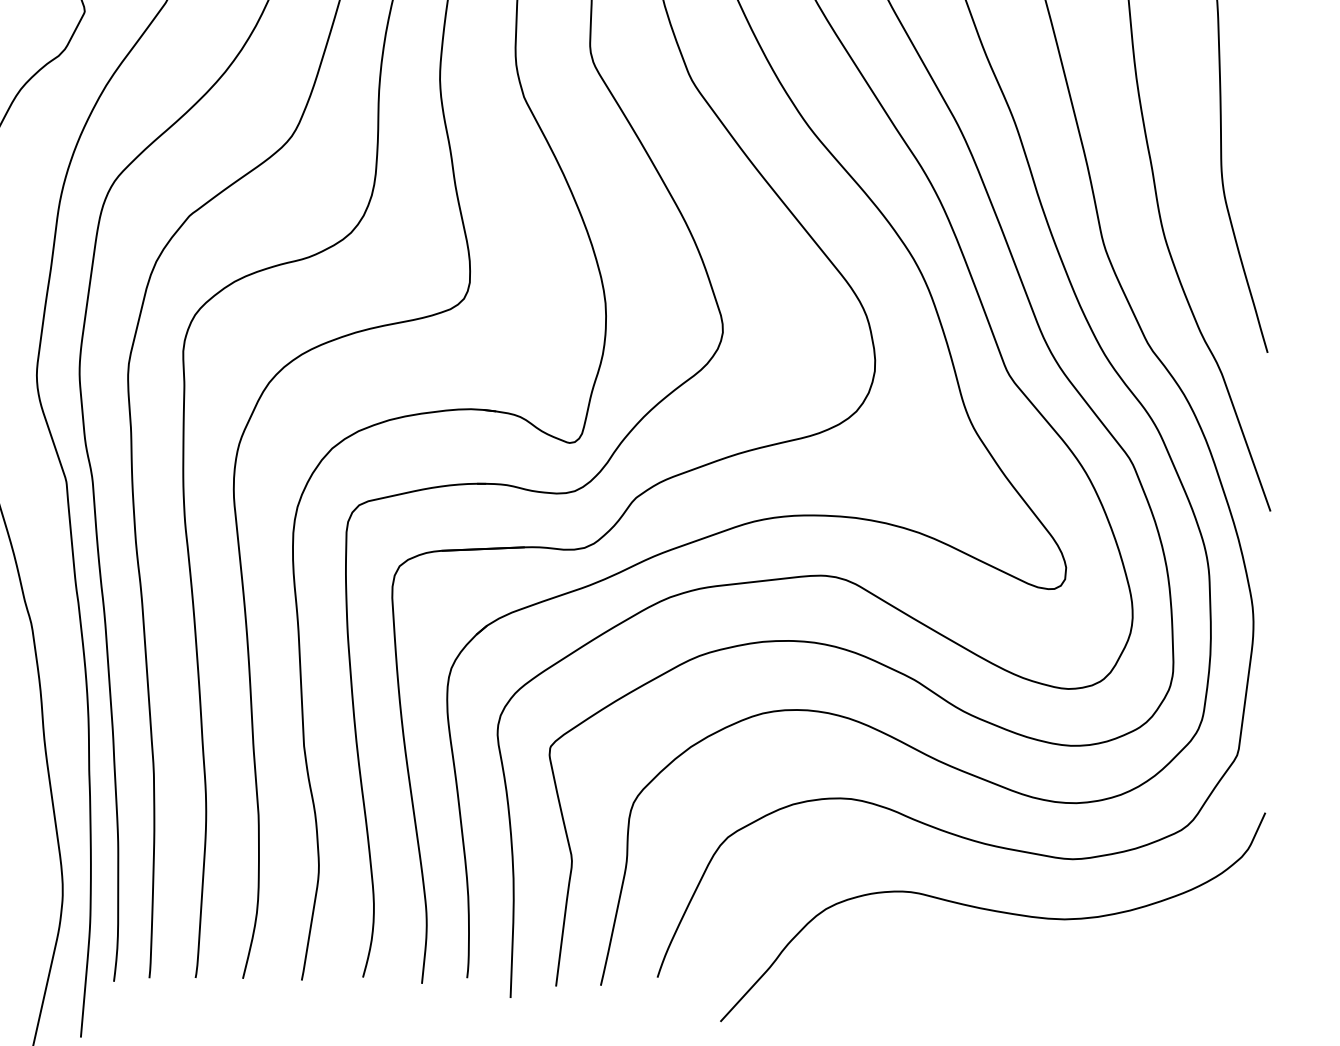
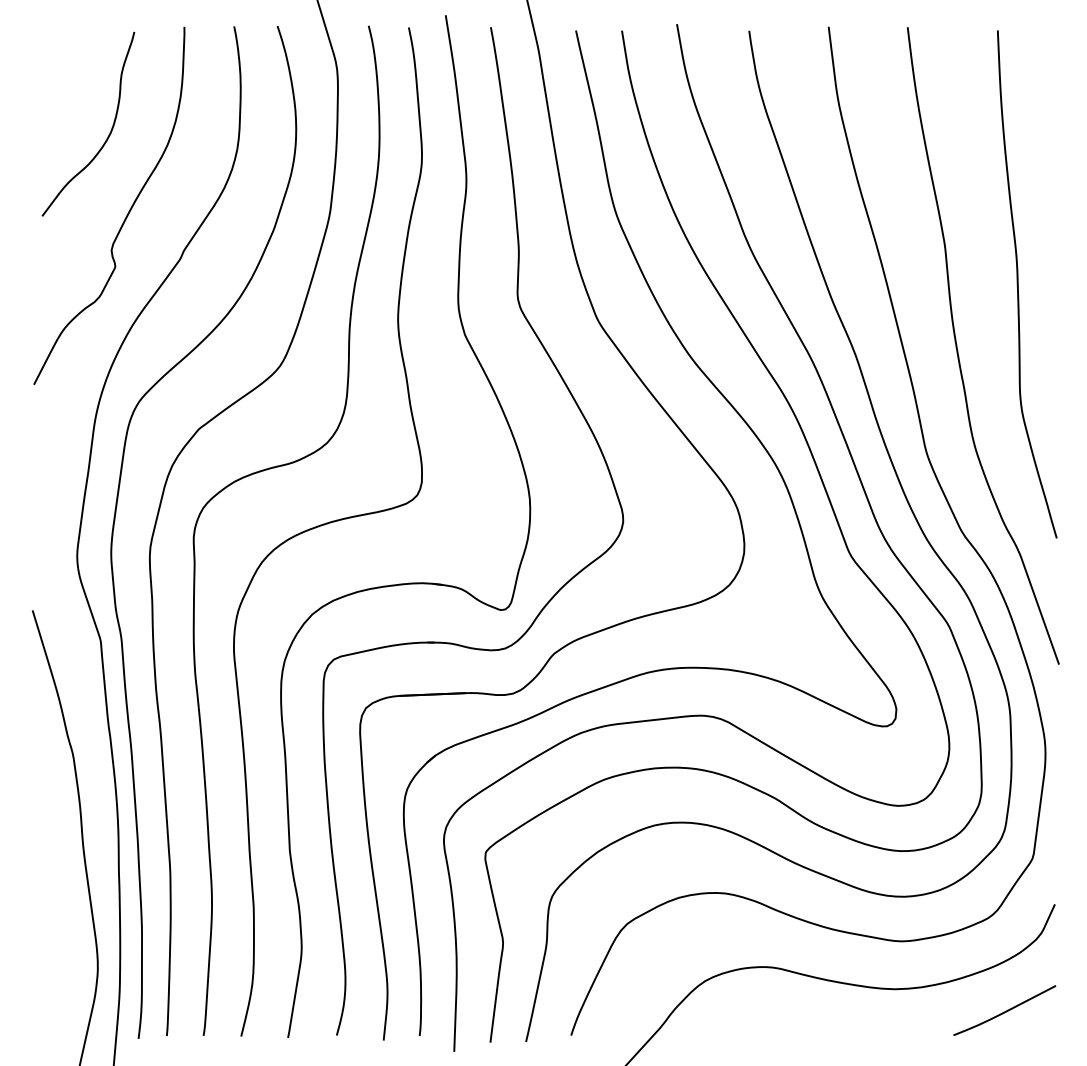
curve: (1203, 946) -> (1005, 1010), added

